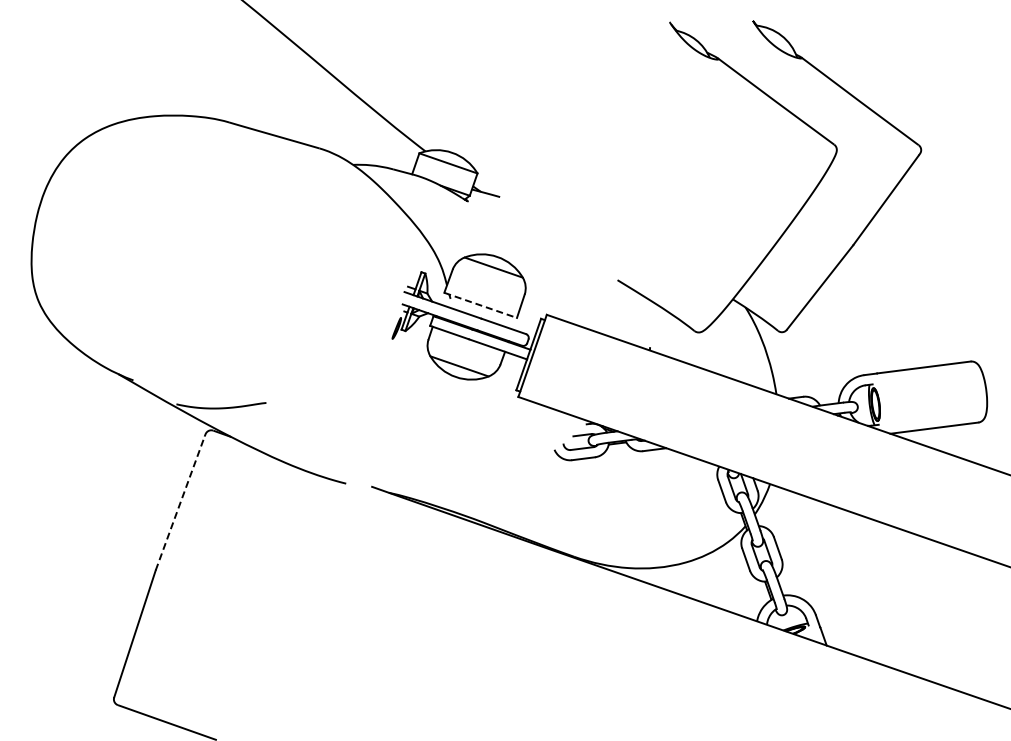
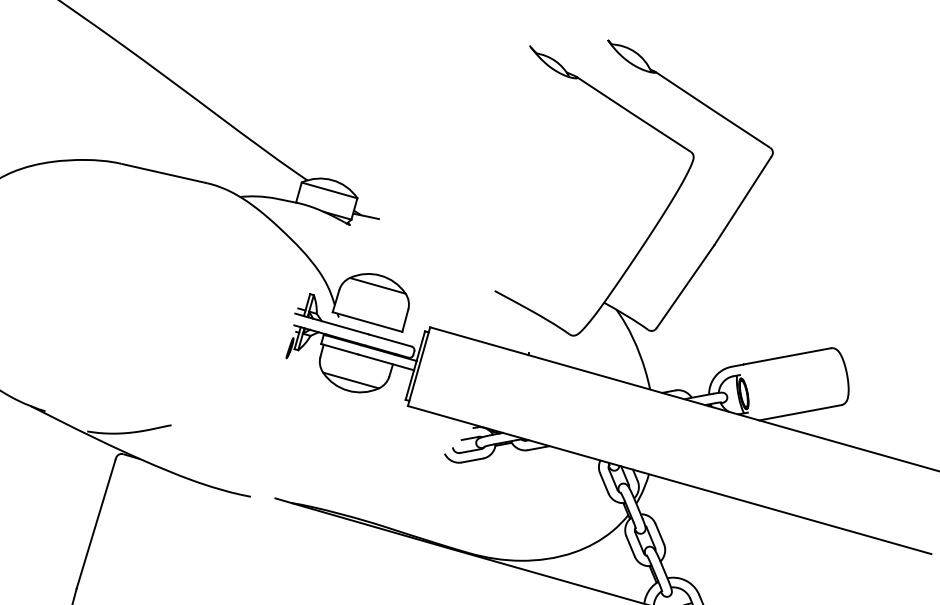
line: (481, 305) -> (368, 322), dashed -> solid
line: (180, 503) -> (96, 524), dashed -> solid

